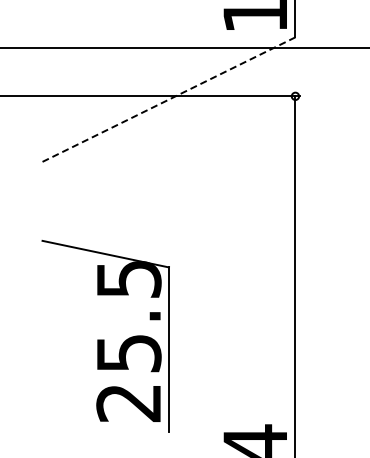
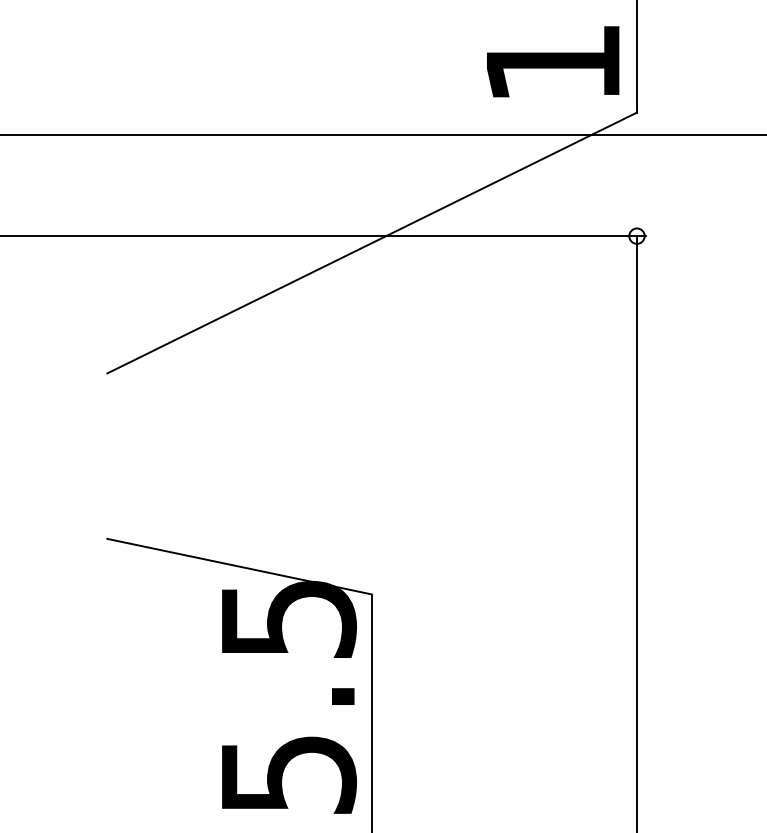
line: (169, 99) -> (373, 242), dashed -> solid

